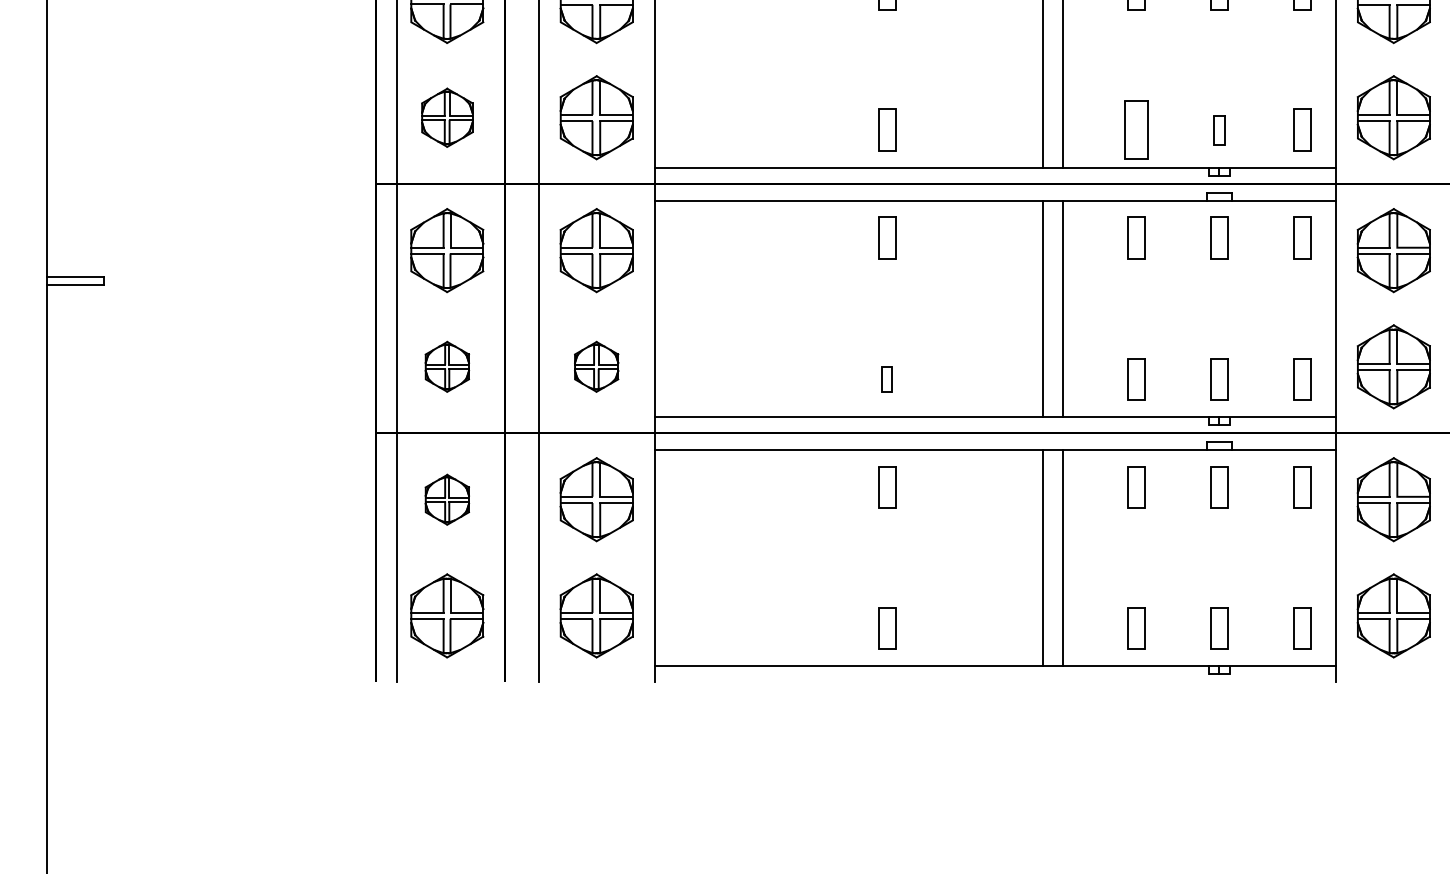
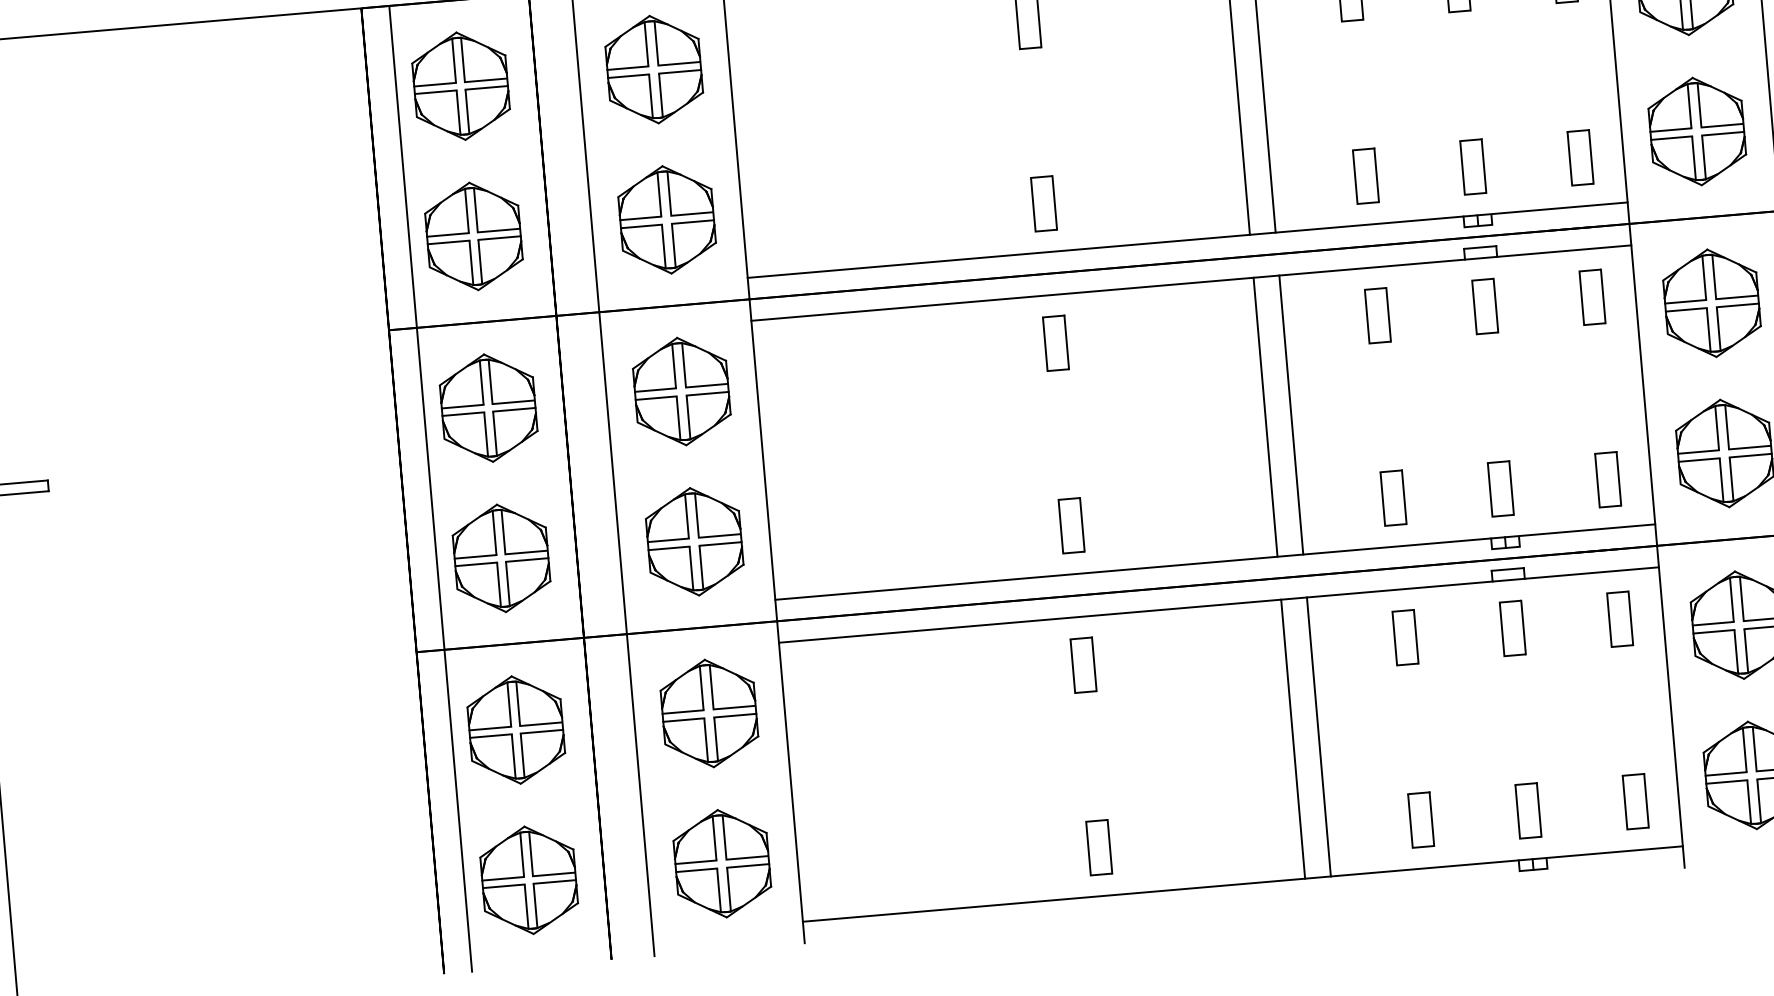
part: (447, 117) -> (474, 236), size x1.43
part: (1136, 129) -> (1365, 175), size x0.71
part: (1219, 129) -> (1473, 166), size x1.43
part: (447, 366) -> (501, 557), size x1.67
part: (596, 366) -> (694, 541), size x1.67
part: (887, 379) -> (1071, 525), size x1.67
part: (447, 499) -> (516, 729), size x1.67

